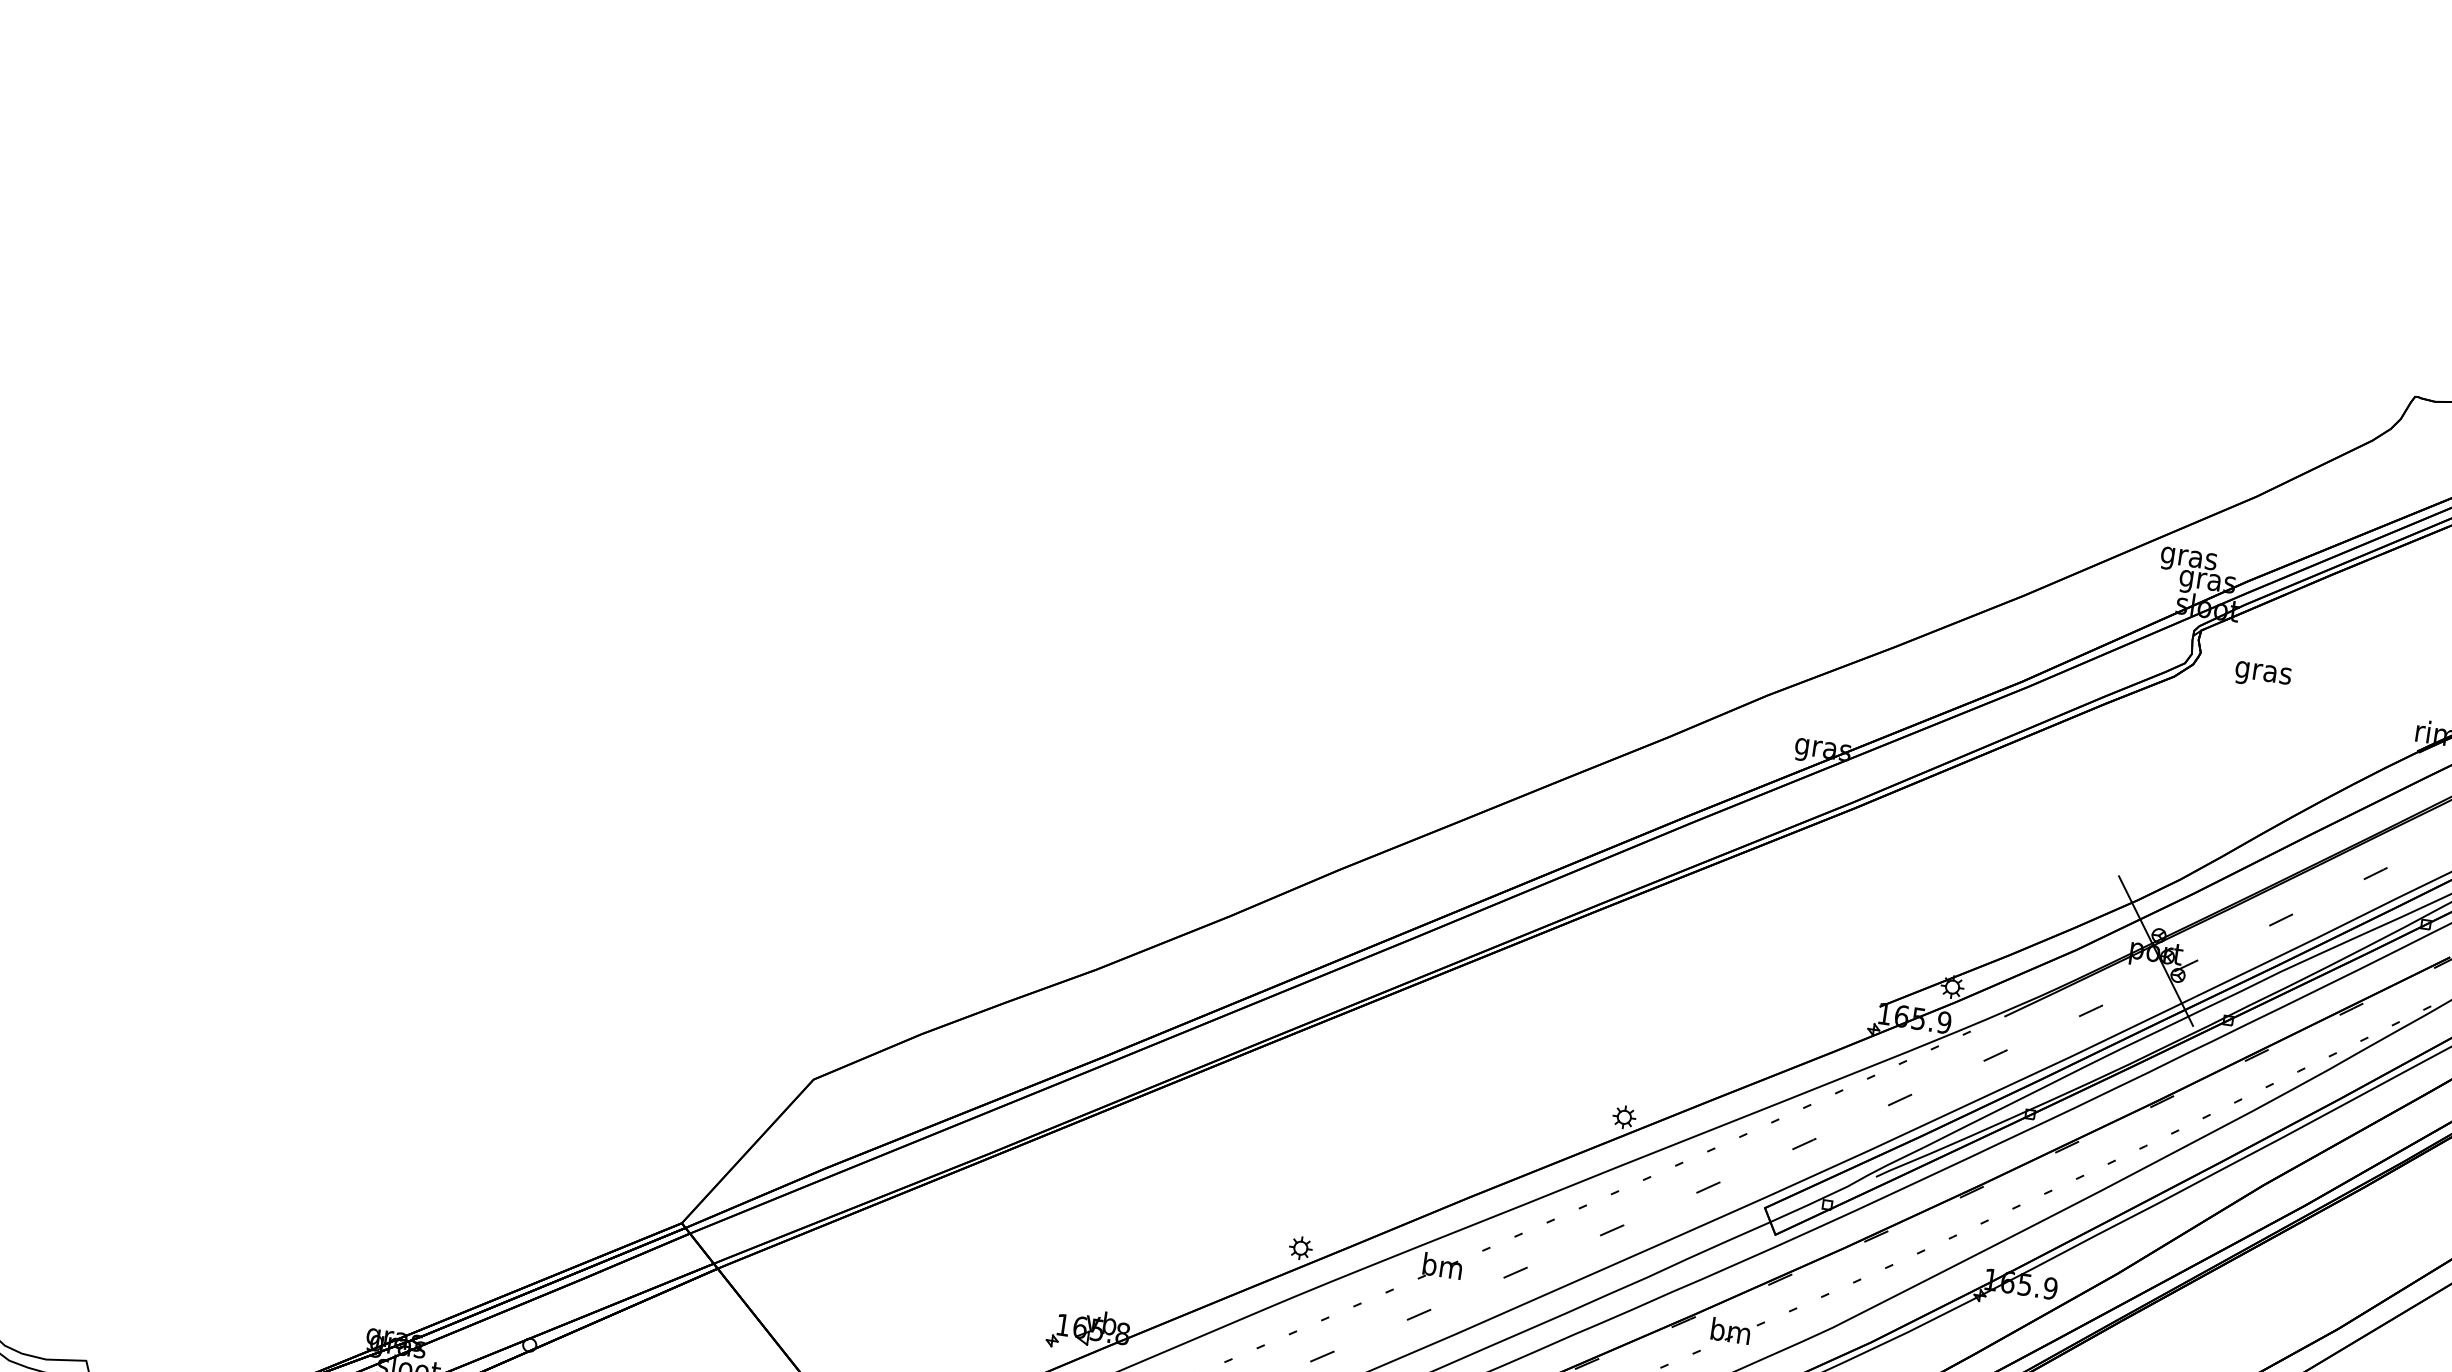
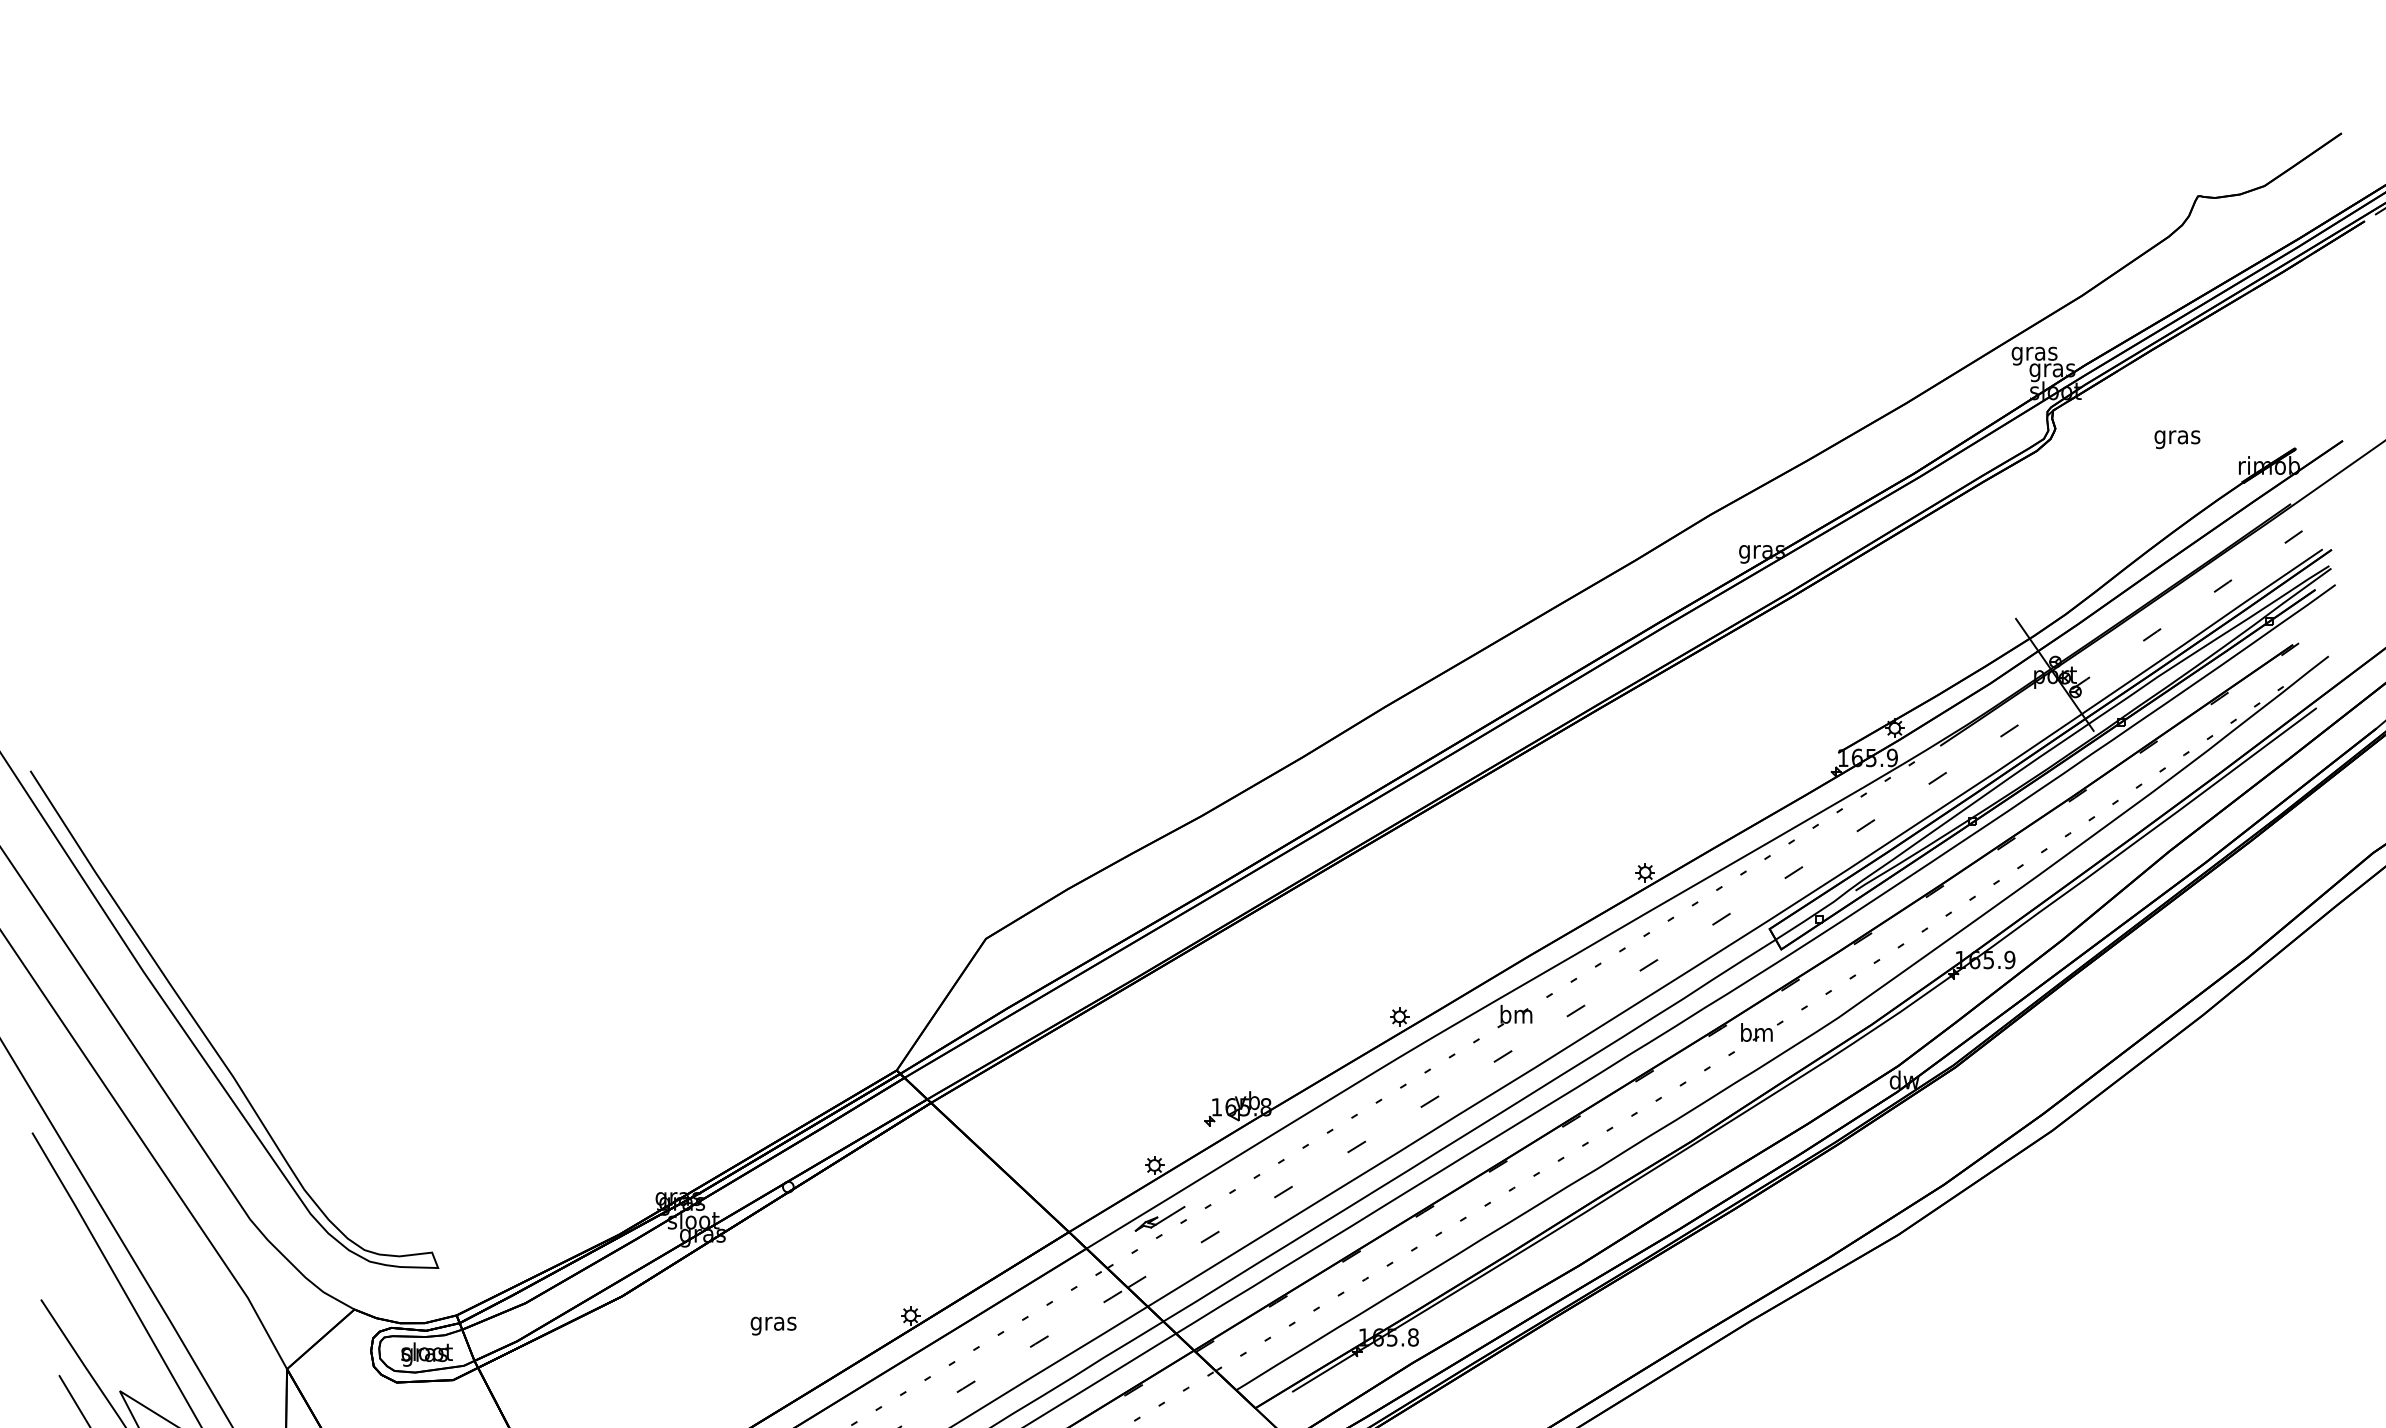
text: (2263, 675) -> (2177, 439), moved

